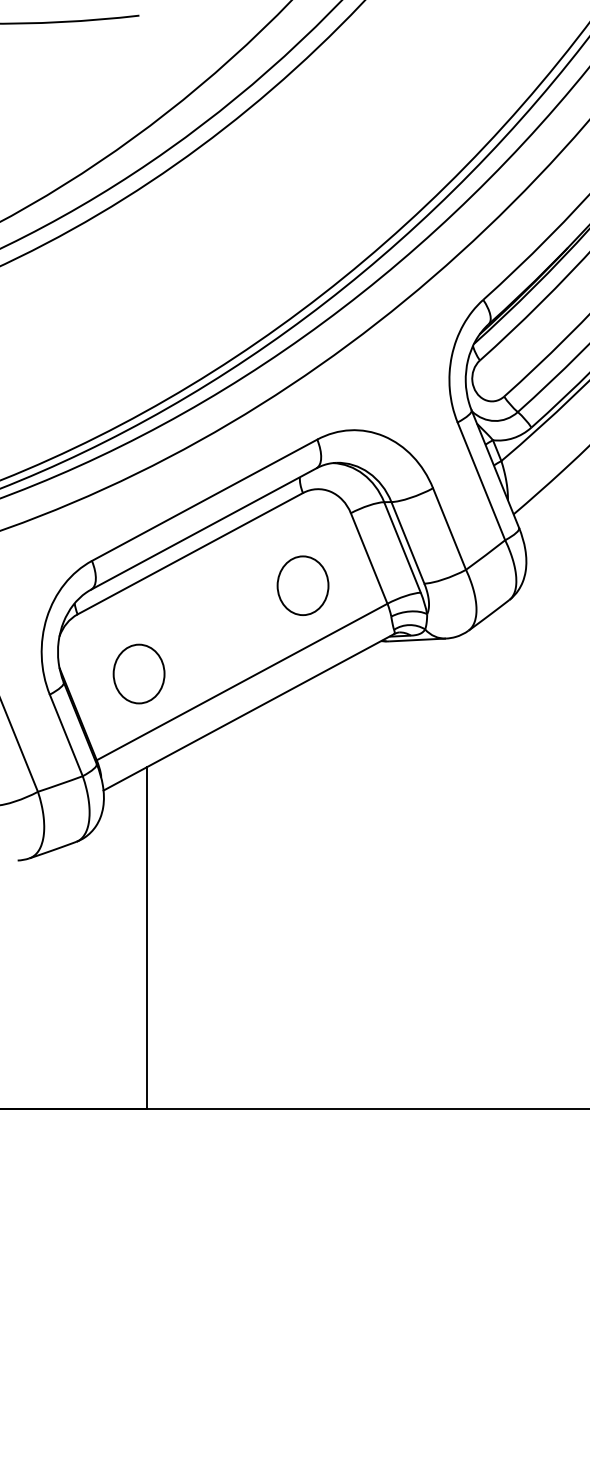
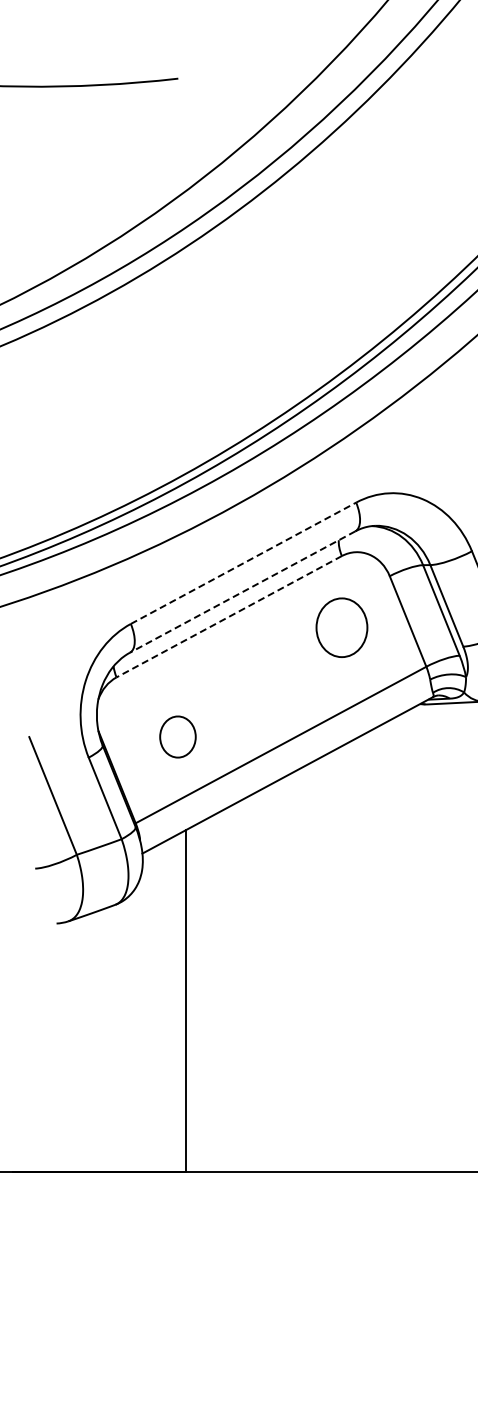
line: (204, 500) -> (243, 563), solid -> dashed
line: (203, 529) -> (242, 592), solid -> dashed
line: (190, 553) -> (229, 616), solid -> dashed
part: (302, 585) -> (341, 627), moved
part: (138, 673) -> (177, 736), size x0.7

